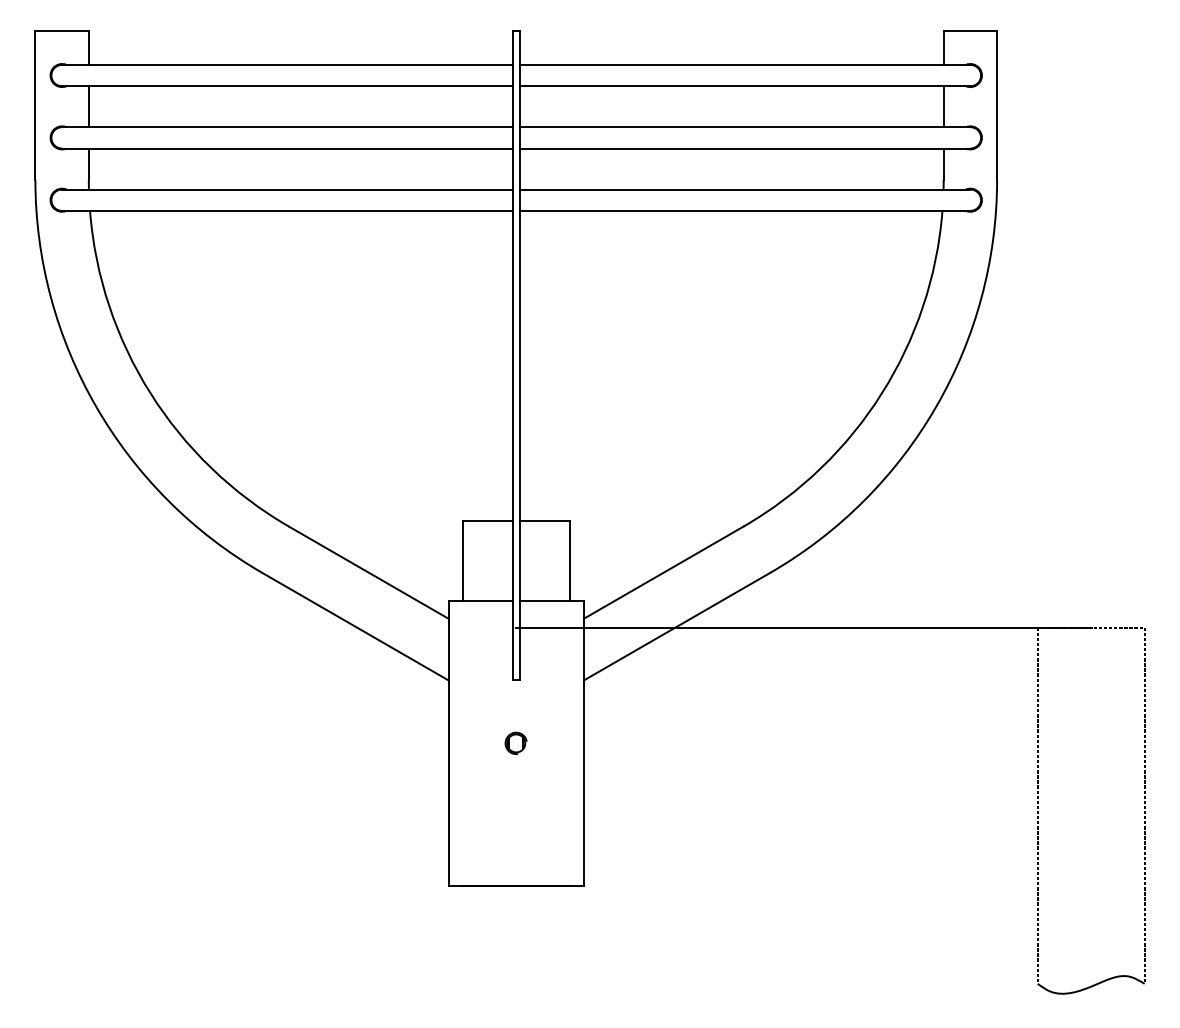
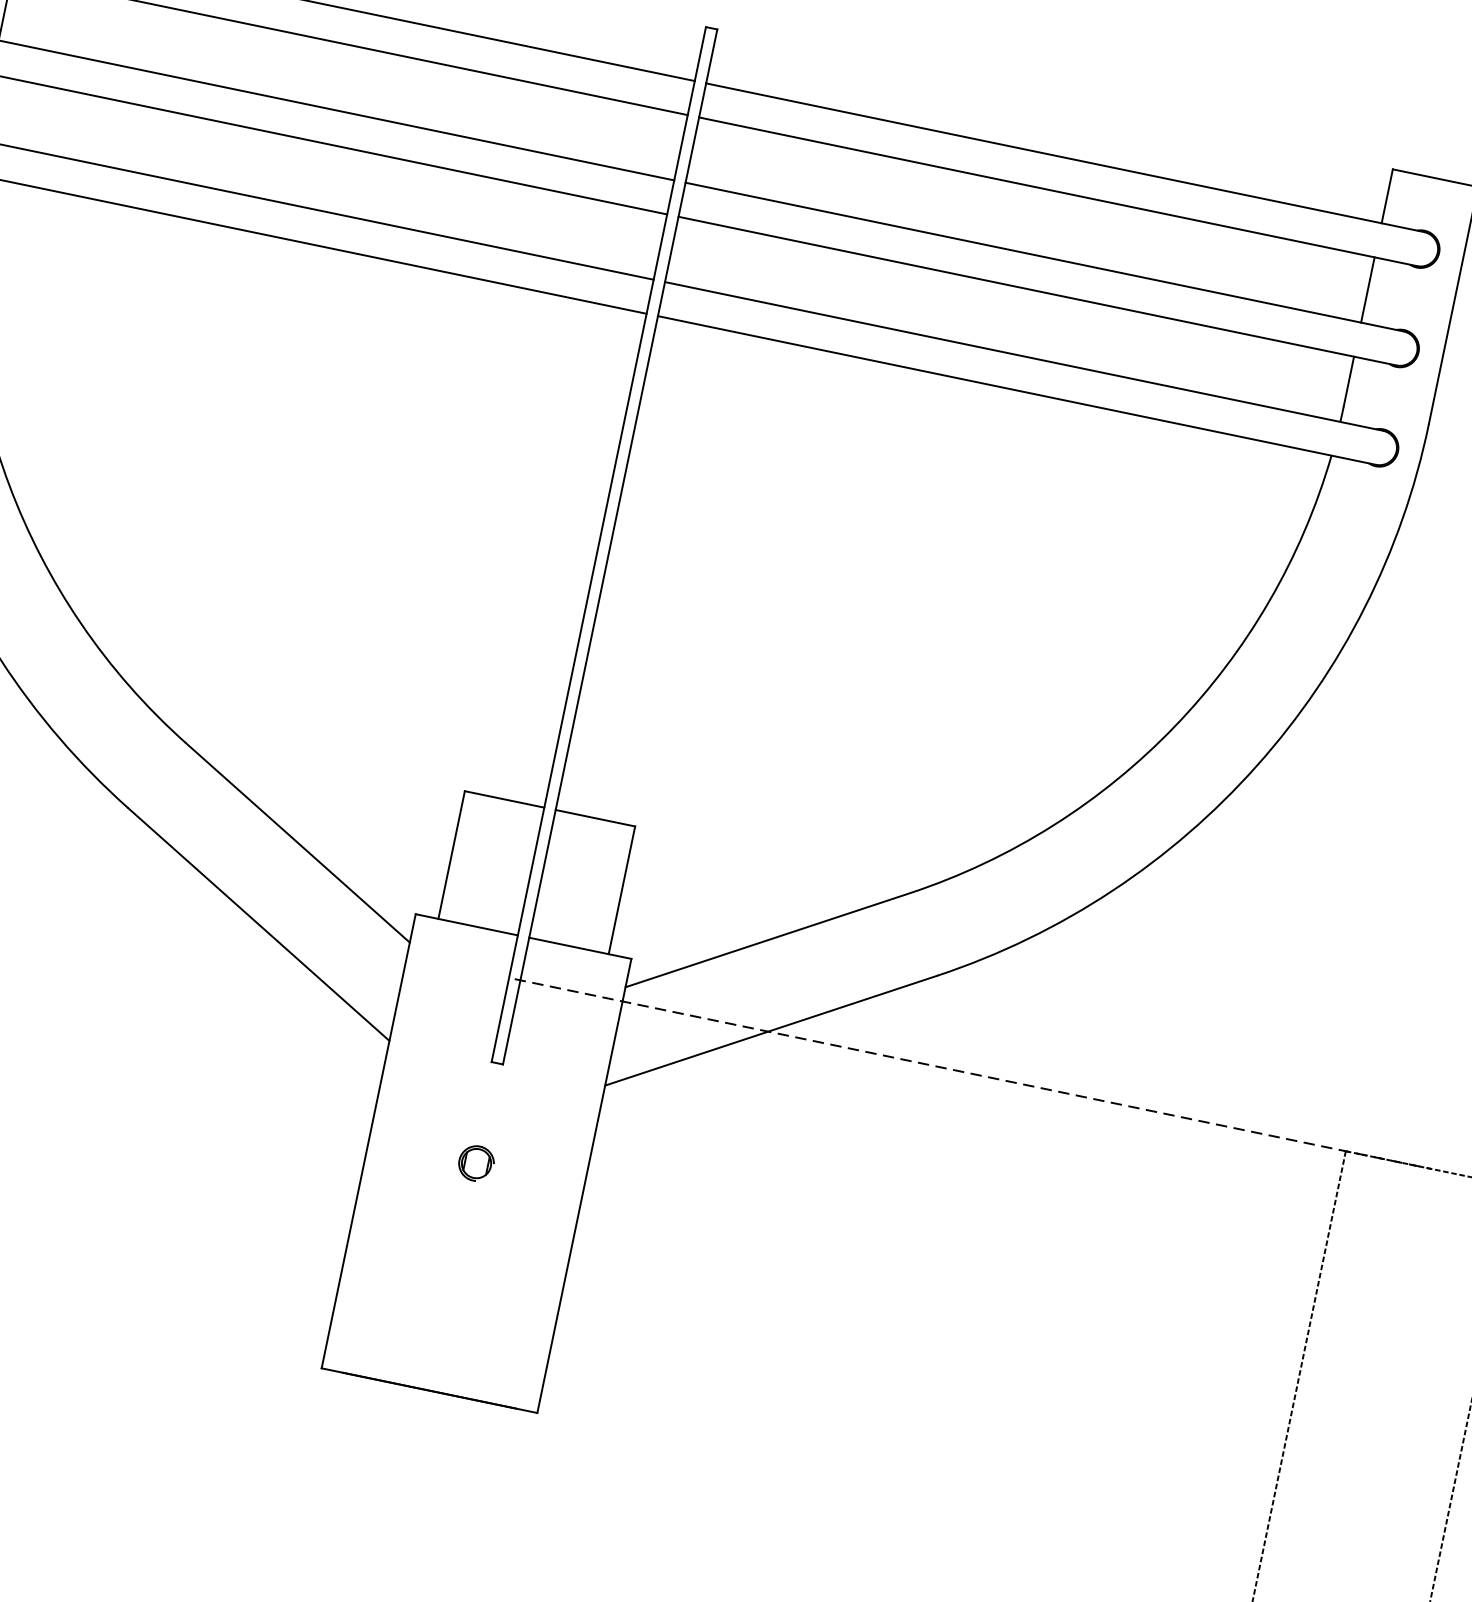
line: (803, 627) -> (972, 1073), solid -> dashed

